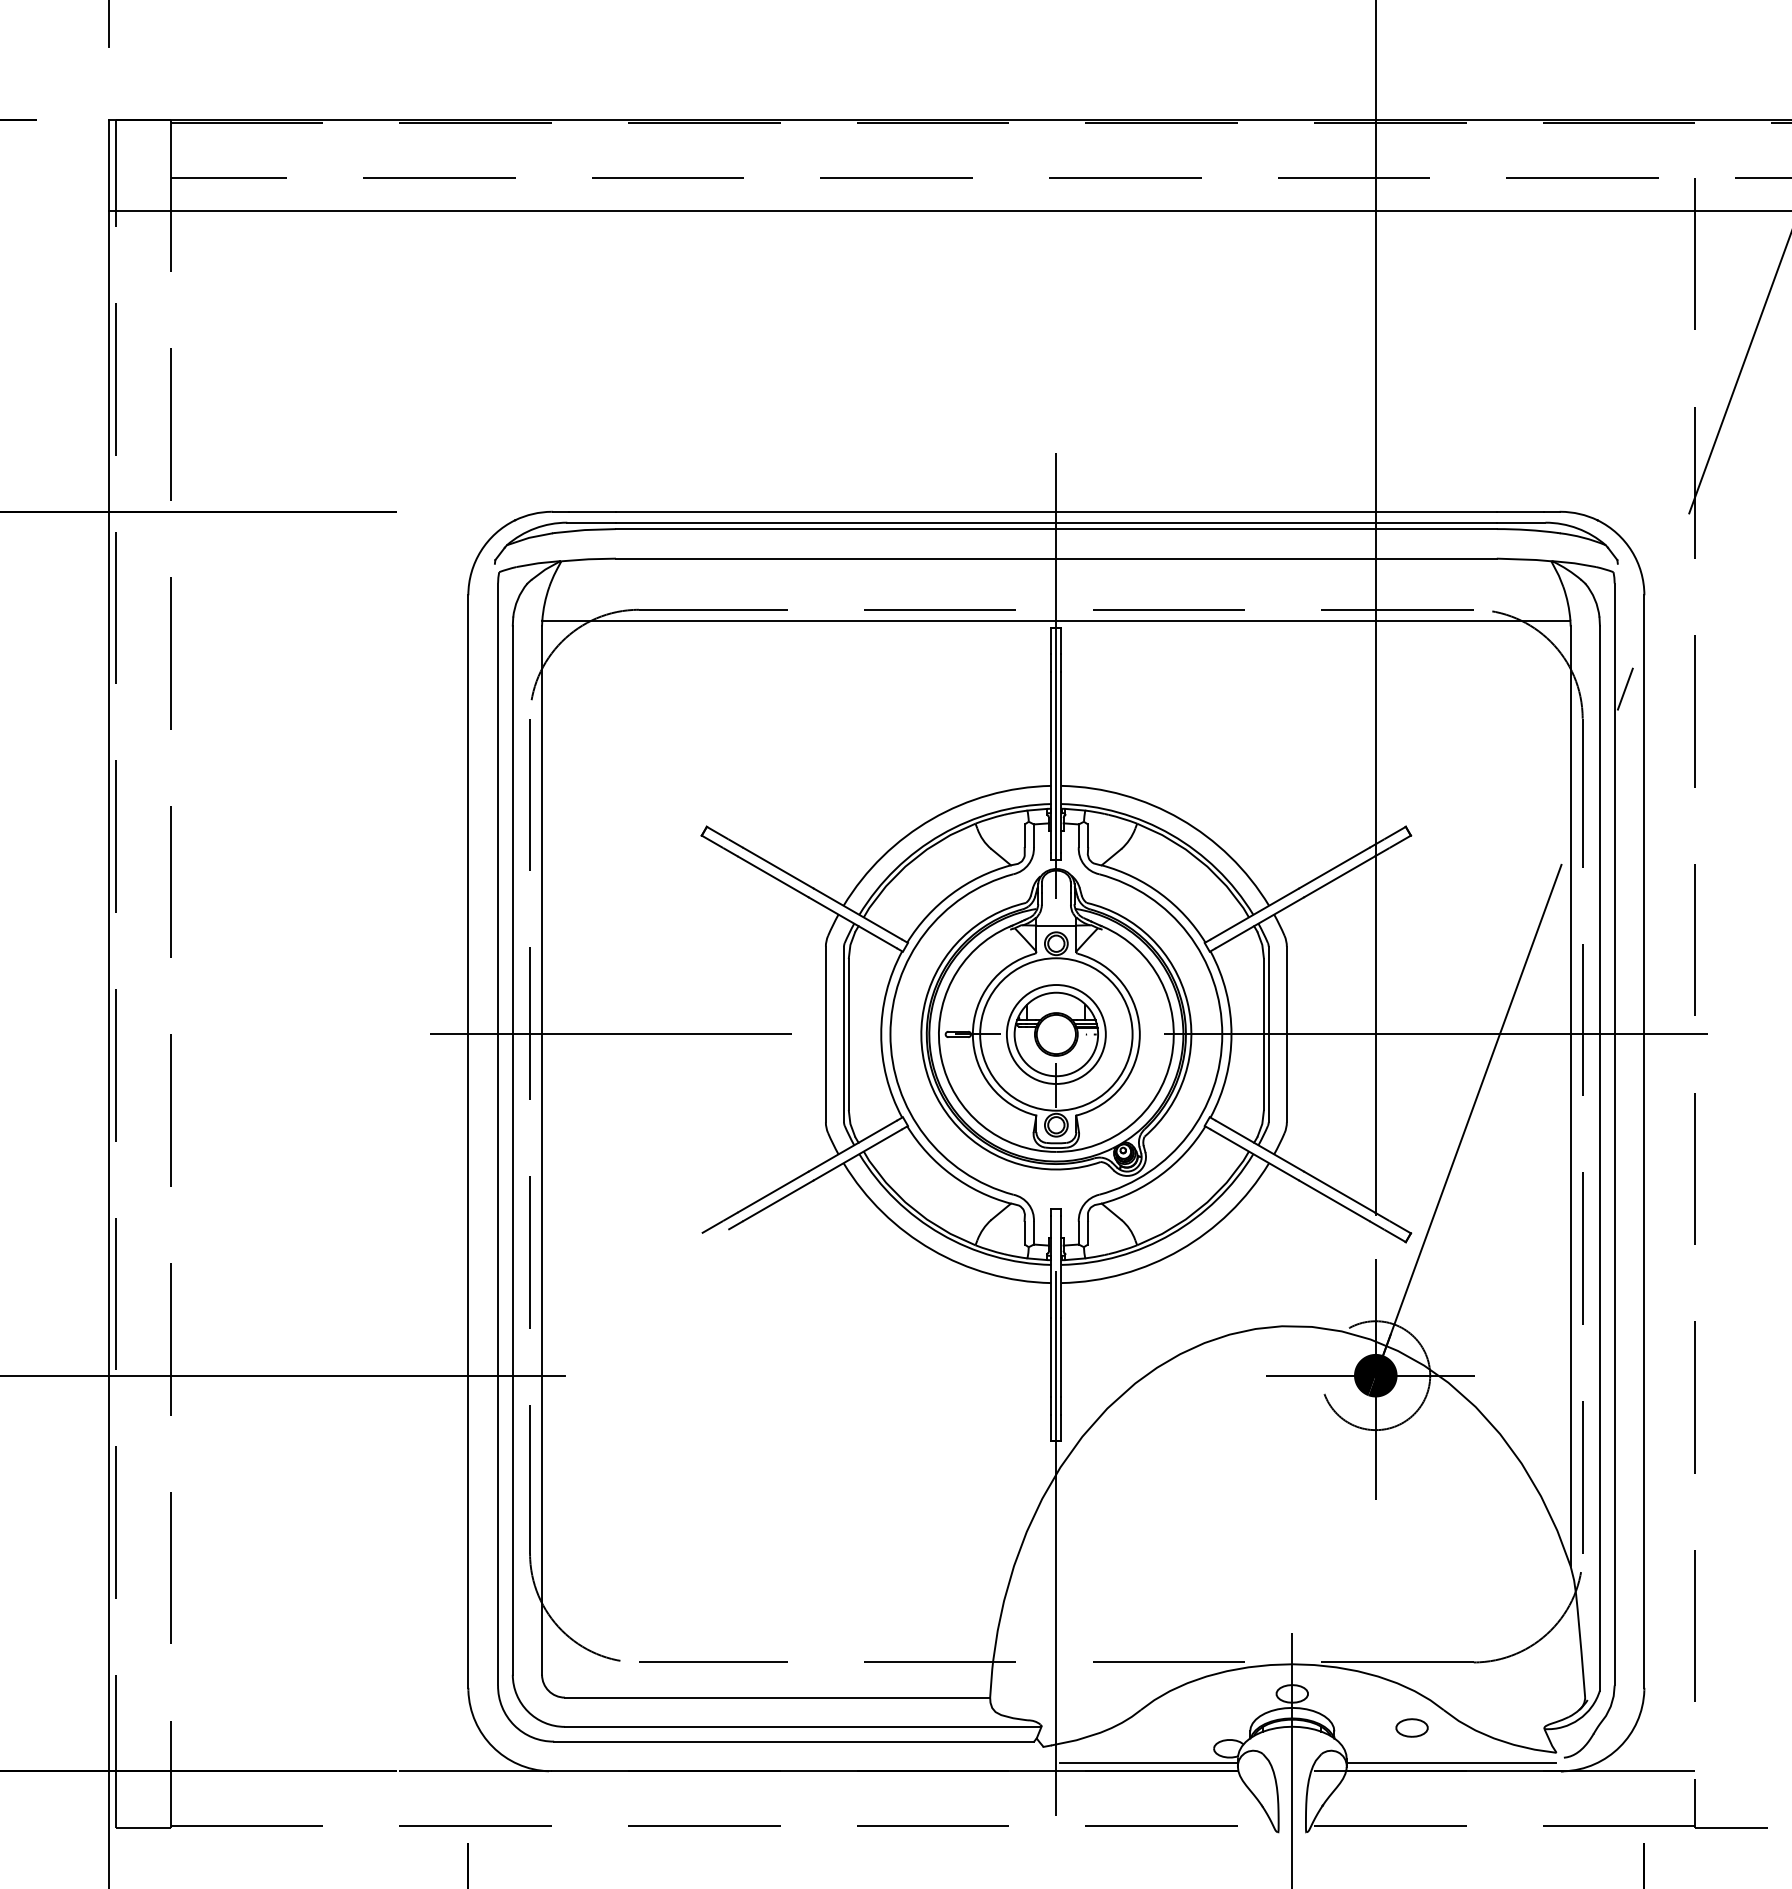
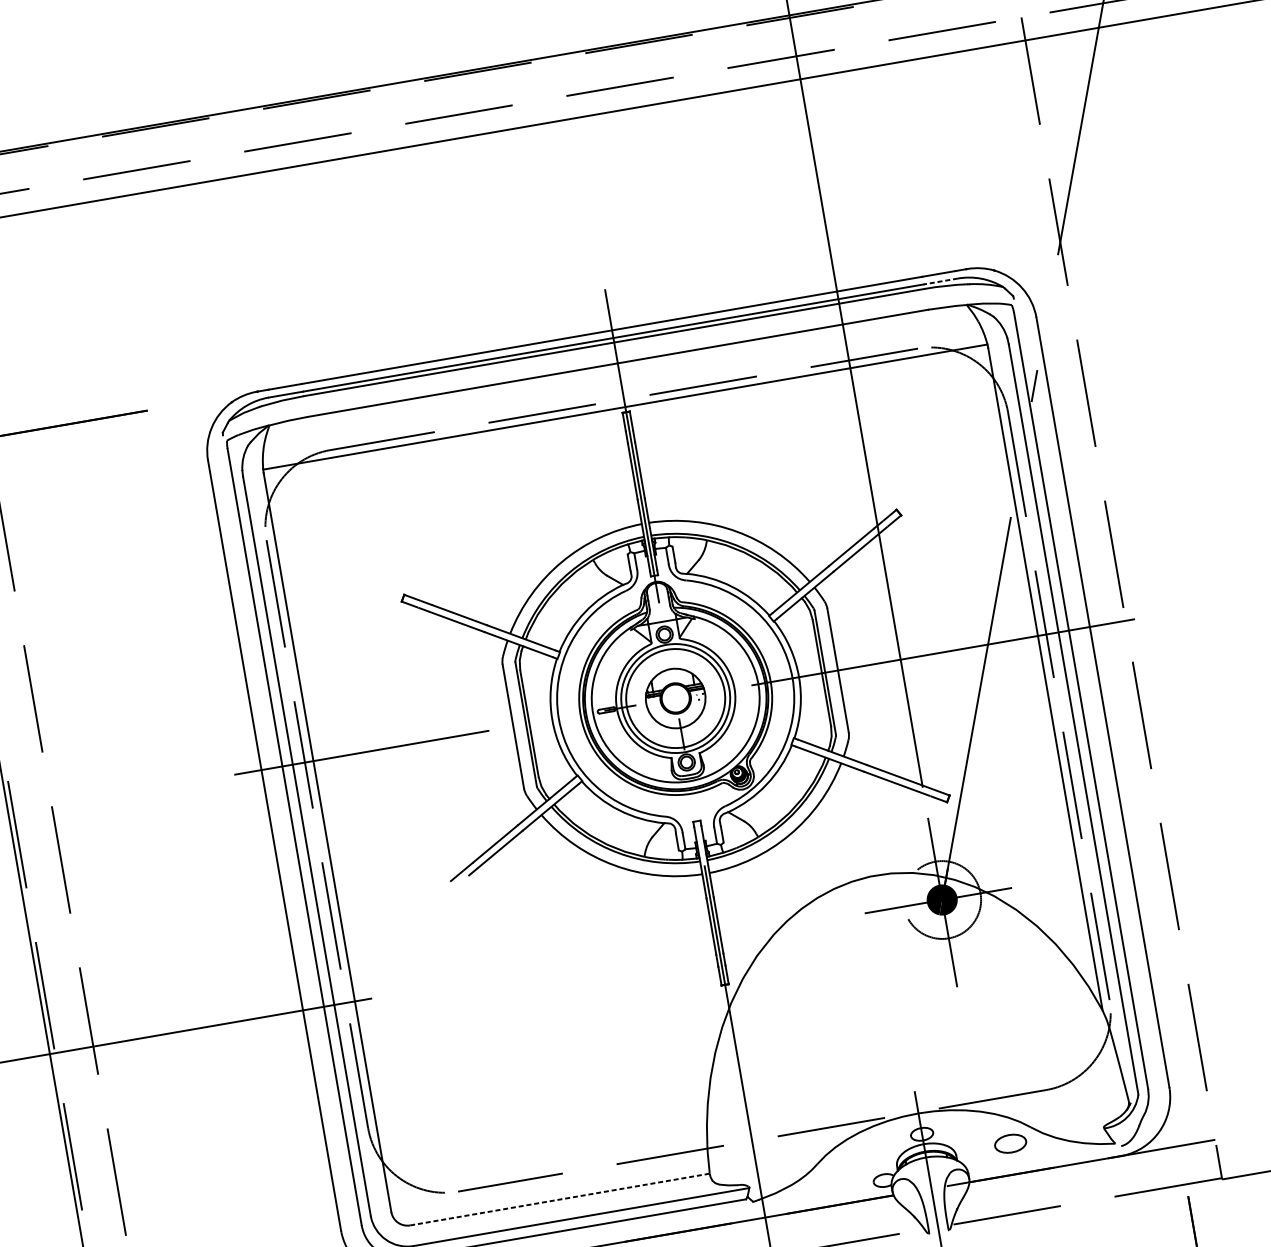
line: (1520, 522) -> (940, 281), solid -> dashed
circle: (1055, 1034) -> (675, 698), size x1.4
line: (777, 1697) -> (559, 1199), solid -> dashed
part: (1411, 1727) -> (1010, 1143), size x1.4
line: (1148, 1763) -> (829, 1200), removed
line: (1450, 1763) -> (1042, 1164), removed

